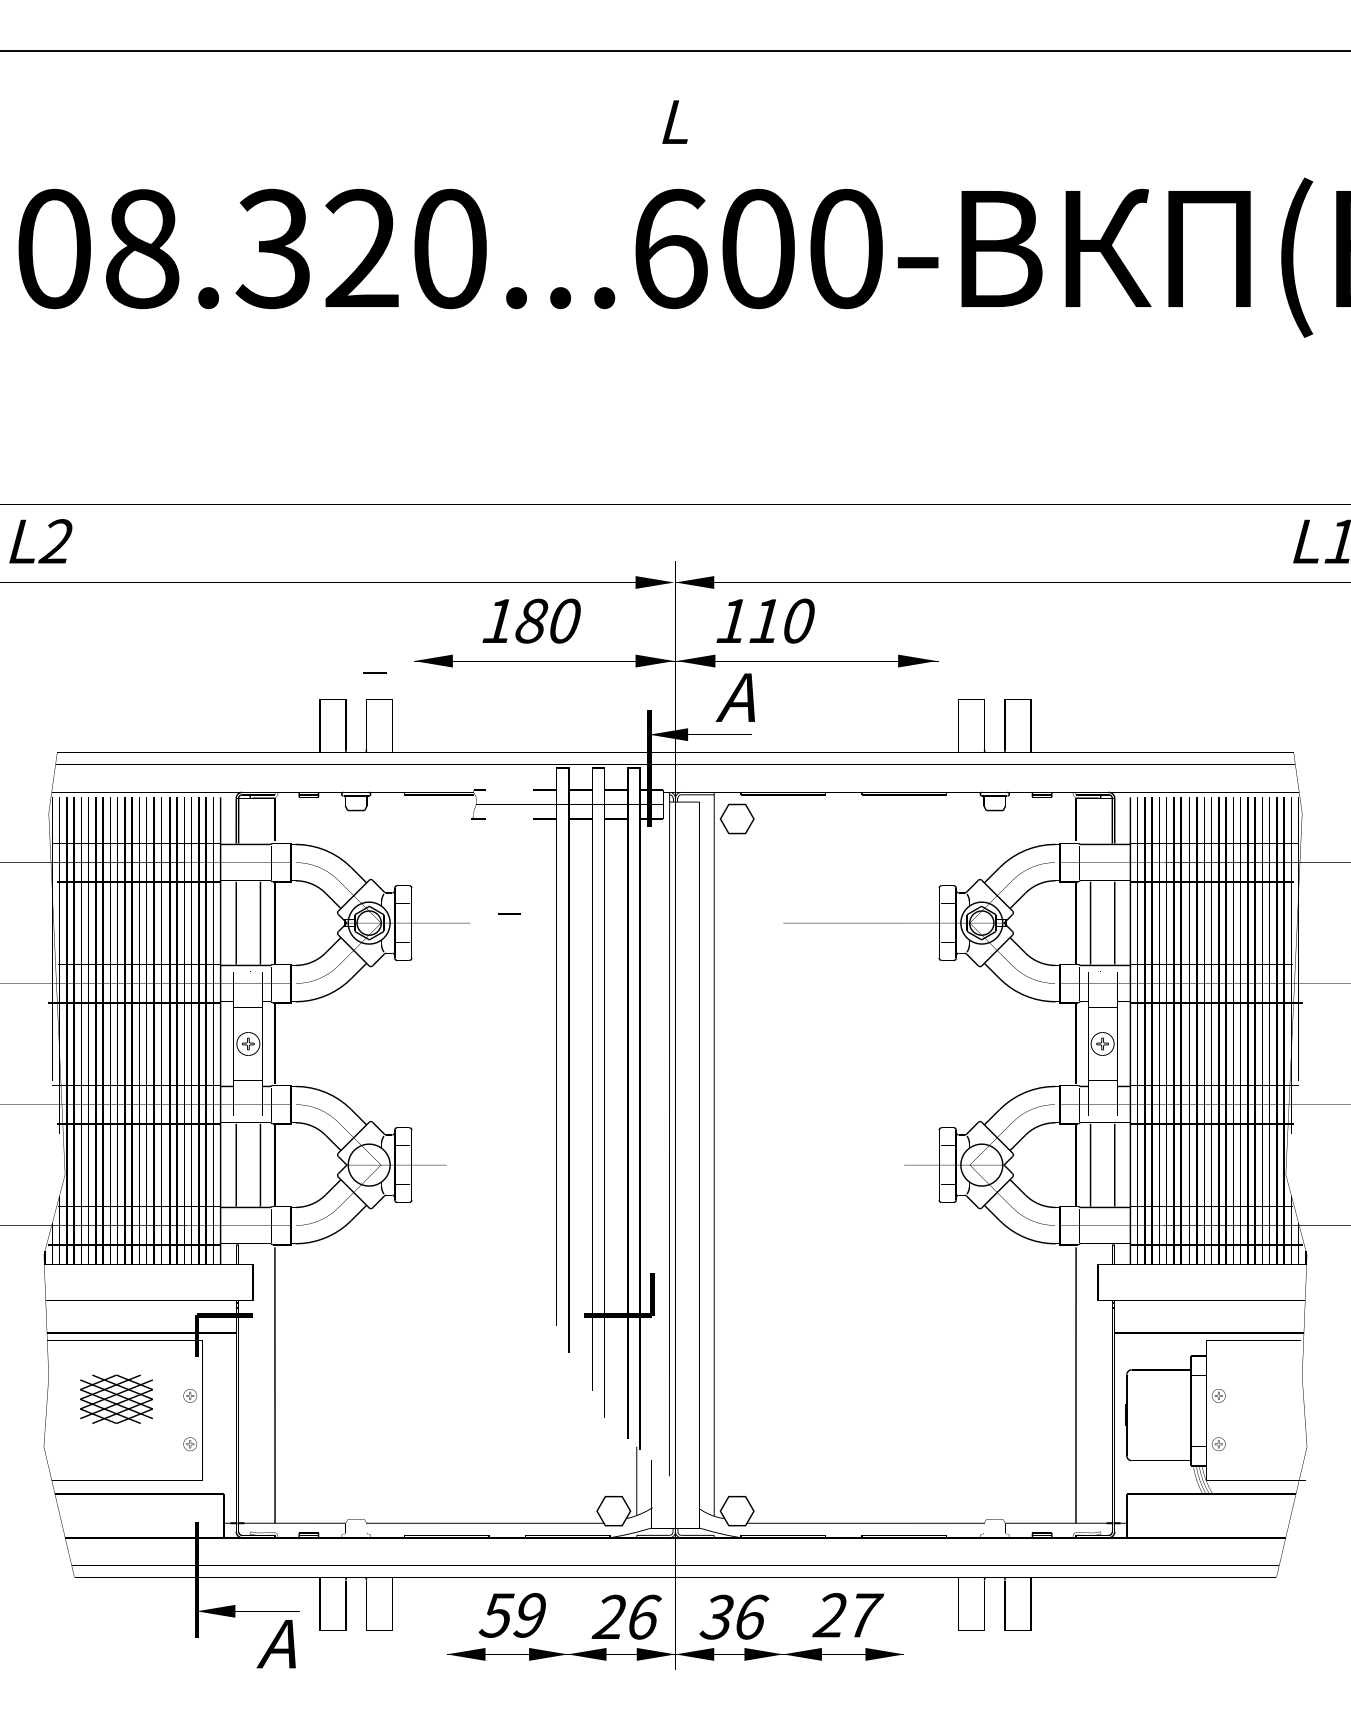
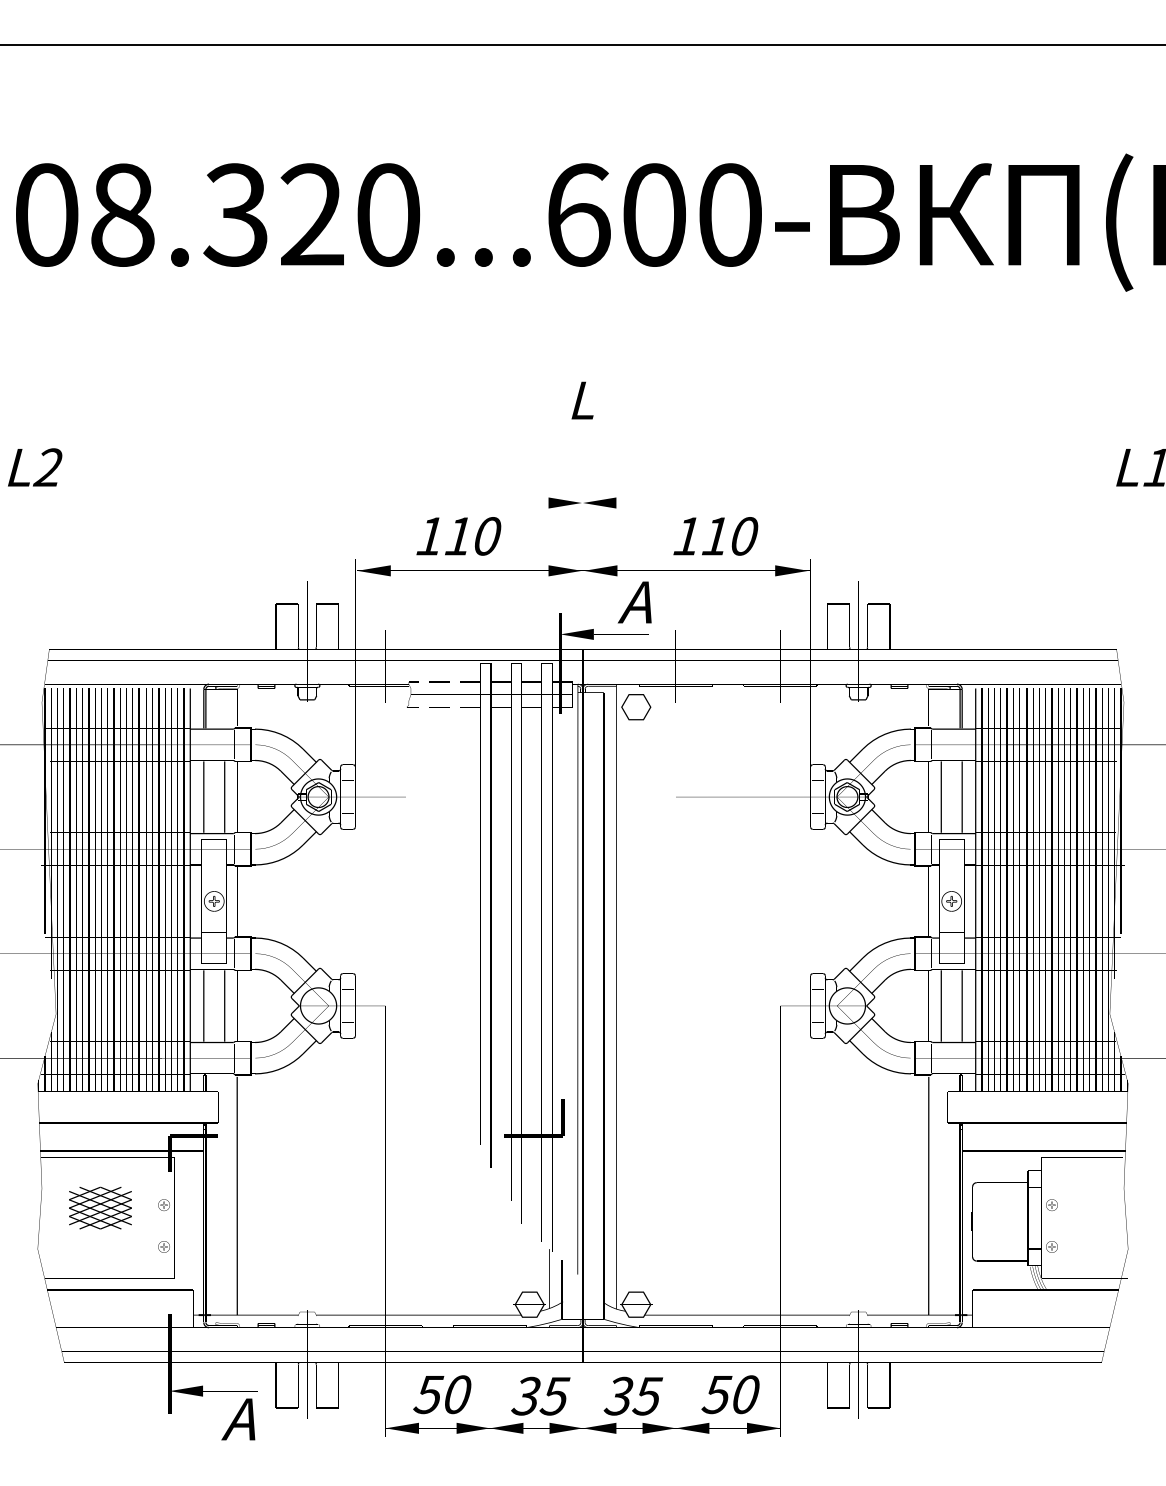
text: (674, 122) -> (582, 400), moved
text: (531, 621) -> (458, 536), 180 -> 110
text: (765, 621) -> (715, 536), moved
line: (374, 673) -> (439, 707), moved
line: (509, 913) -> (439, 681), moved
text: (528, 1615) -> (456, 1394), 59 -> 50
text: (848, 1615) -> (732, 1394), 27 -> 50
text: (626, 1616) -> (540, 1395), 26 -> 35
text: (750, 1616) -> (647, 1395), 36 -> 35

